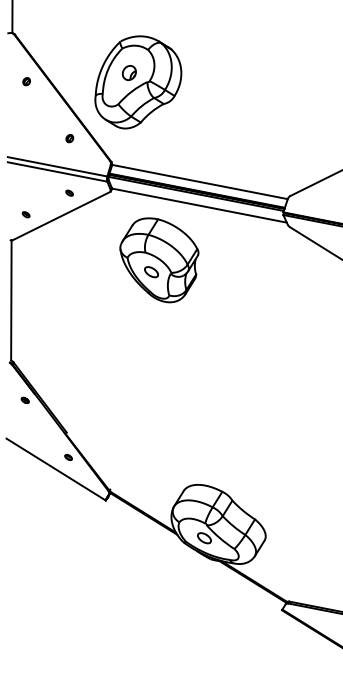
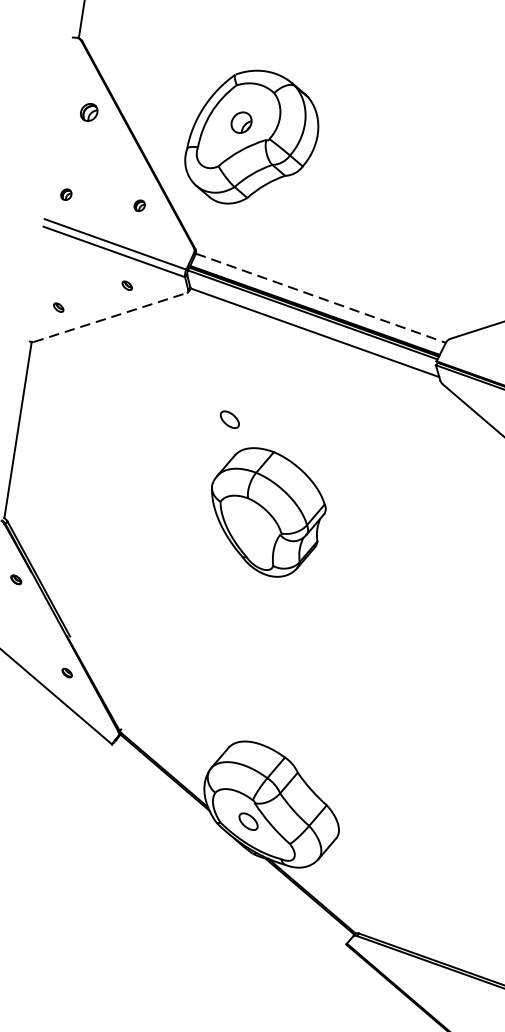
part: (26, 81) -> (88, 112), size x1.6
part: (19, 138) -> (65, 194), added
line: (200, 182) -> (321, 299), solid -> dashed
line: (61, 215) -> (110, 316), solid -> dashed
part: (159, 260) -> (266, 512), moved

